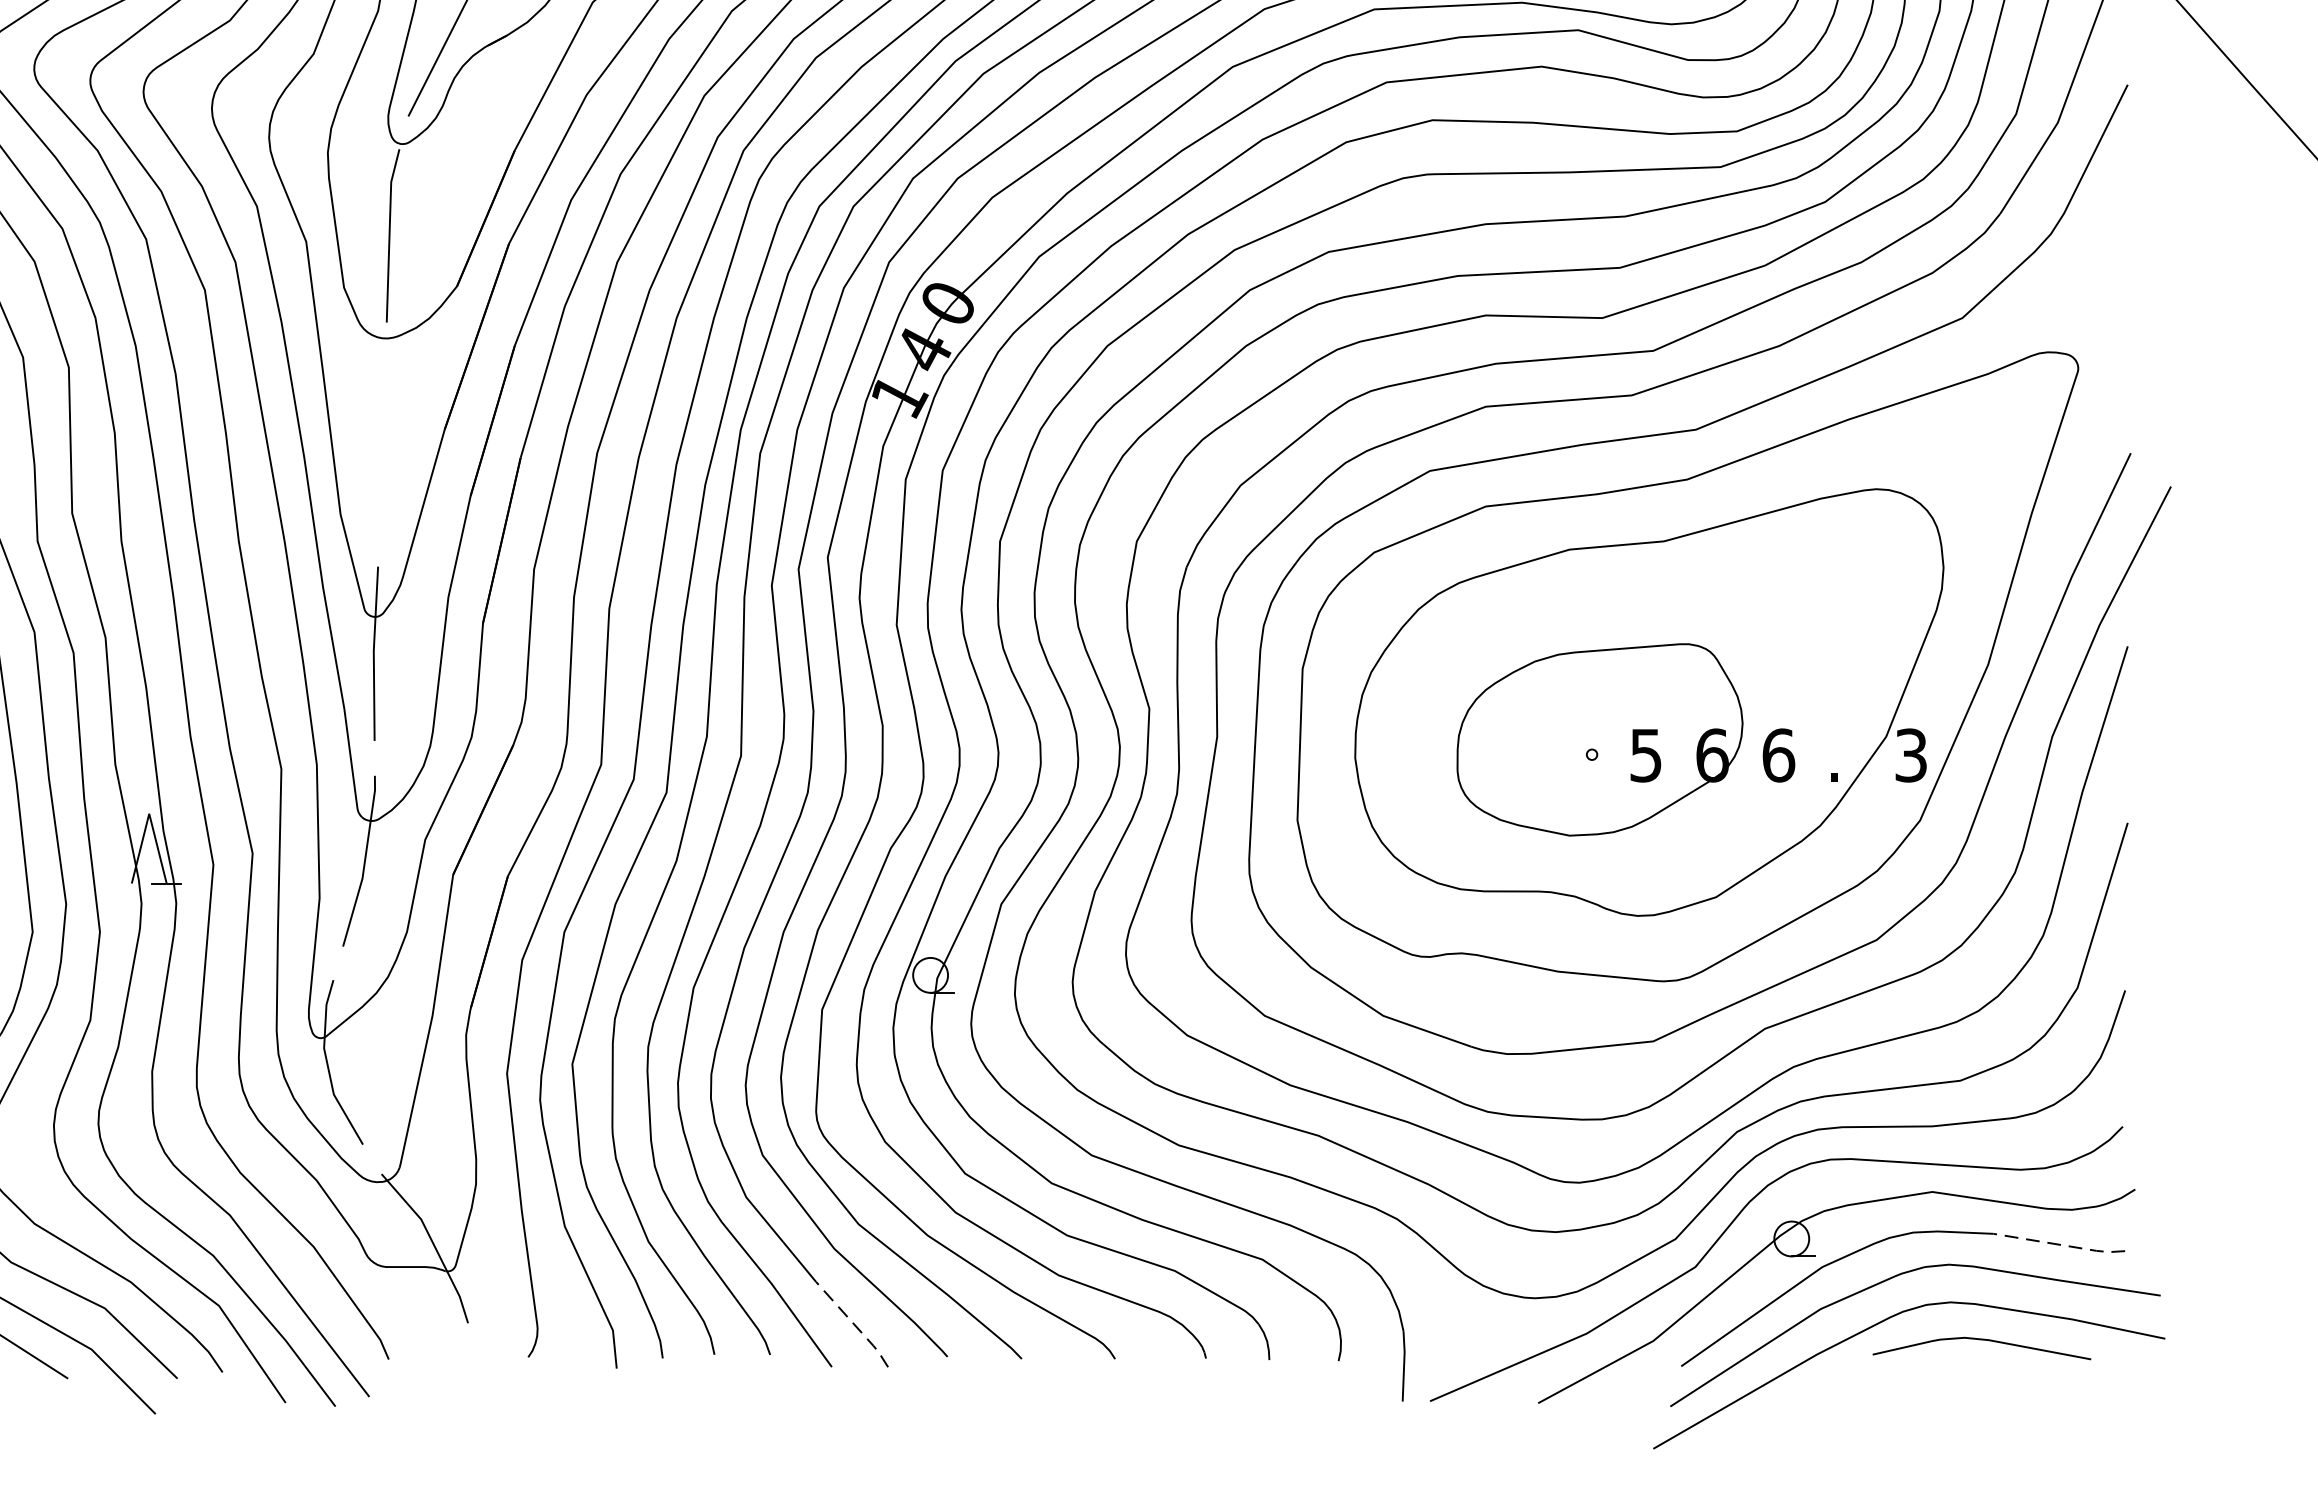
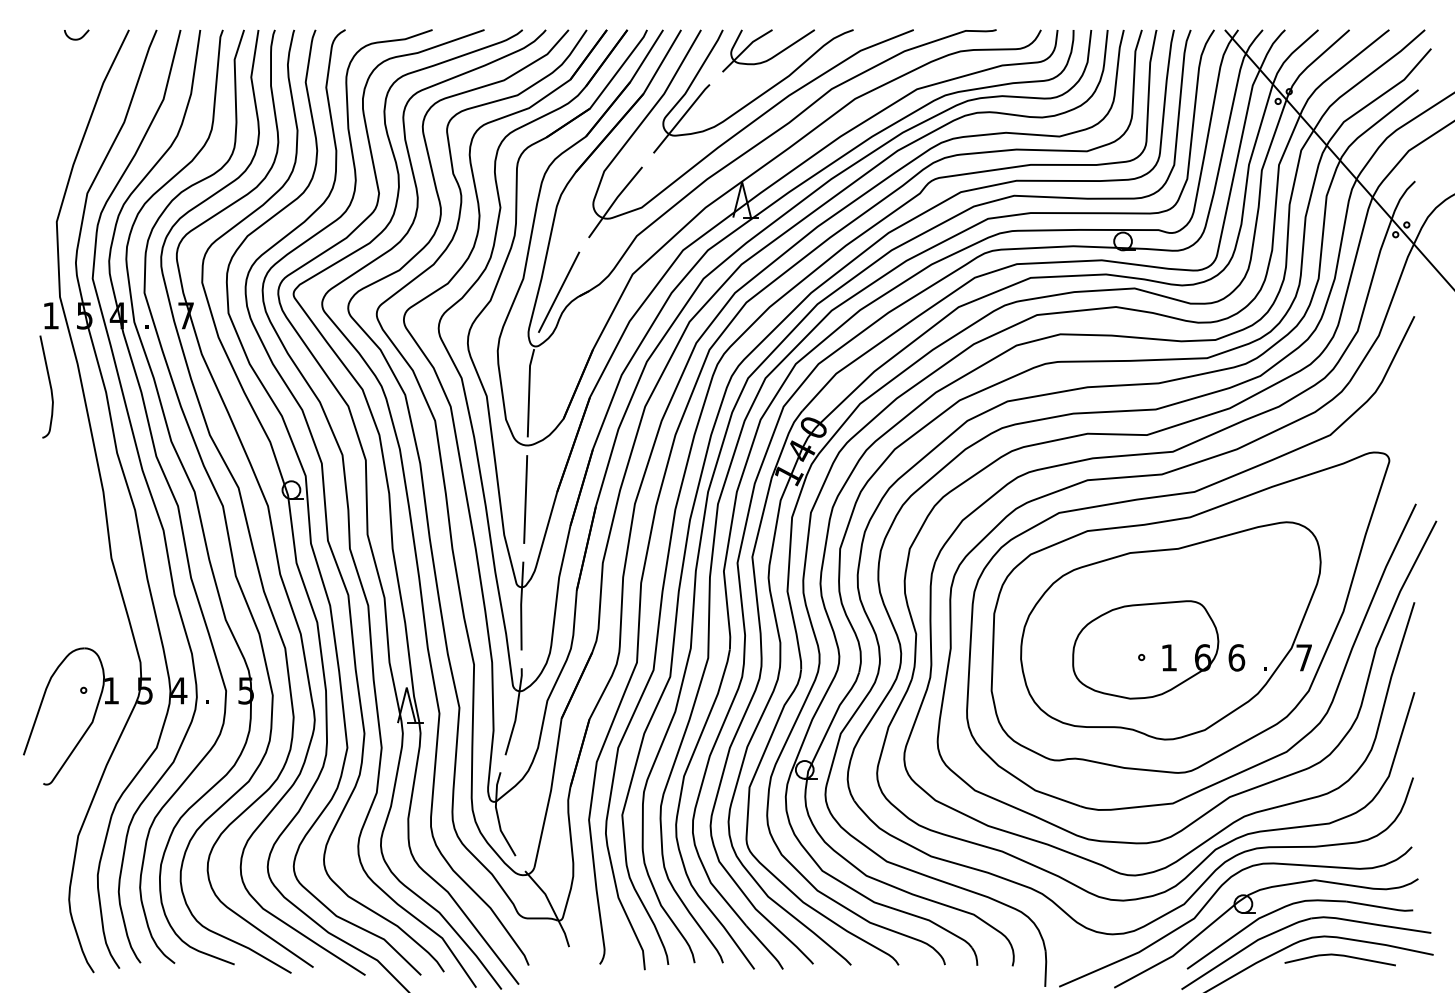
line: (382, 444) -> (525, 499), added
text: (1644, 754) -> (1168, 657), 5 -> 1
text: (1911, 754) -> (1304, 657), 3 -> 7
line: (2062, 1245) -> (1381, 907), dashed -> solid
line: (855, 1326) -> (766, 948), dashed -> solid

